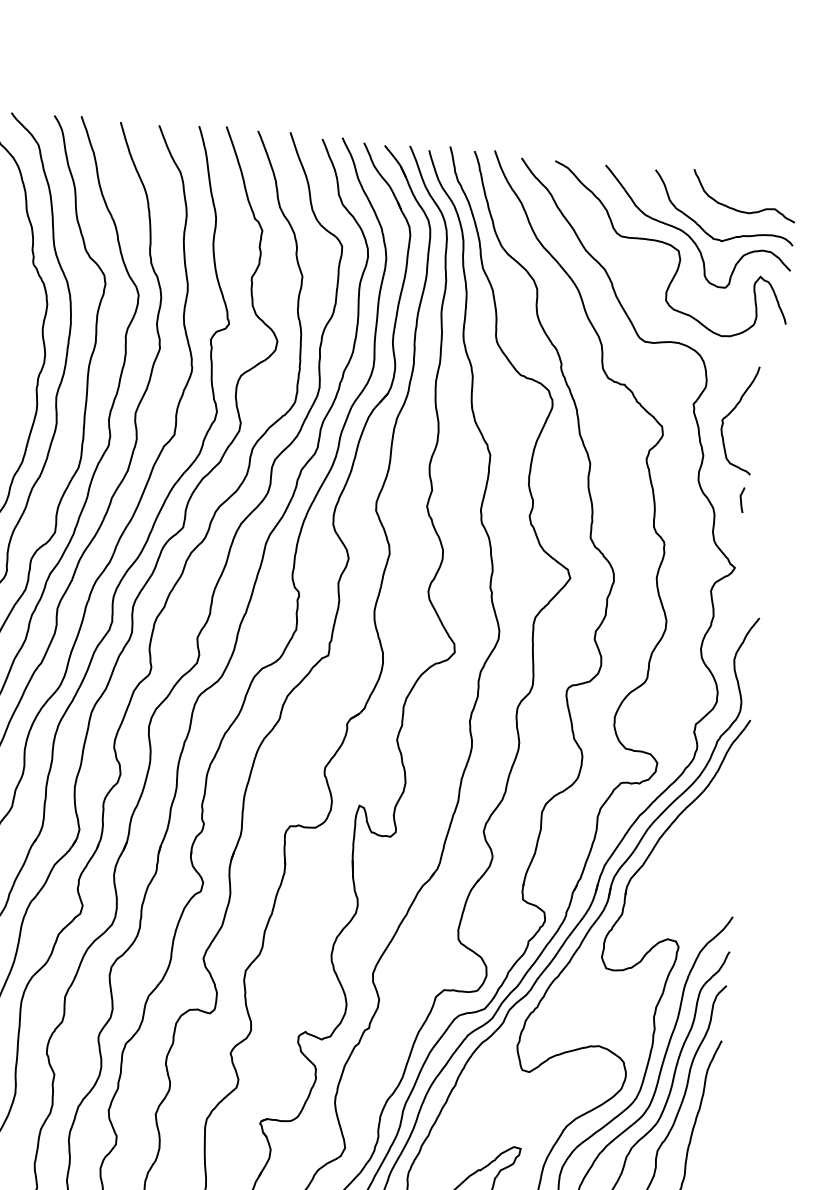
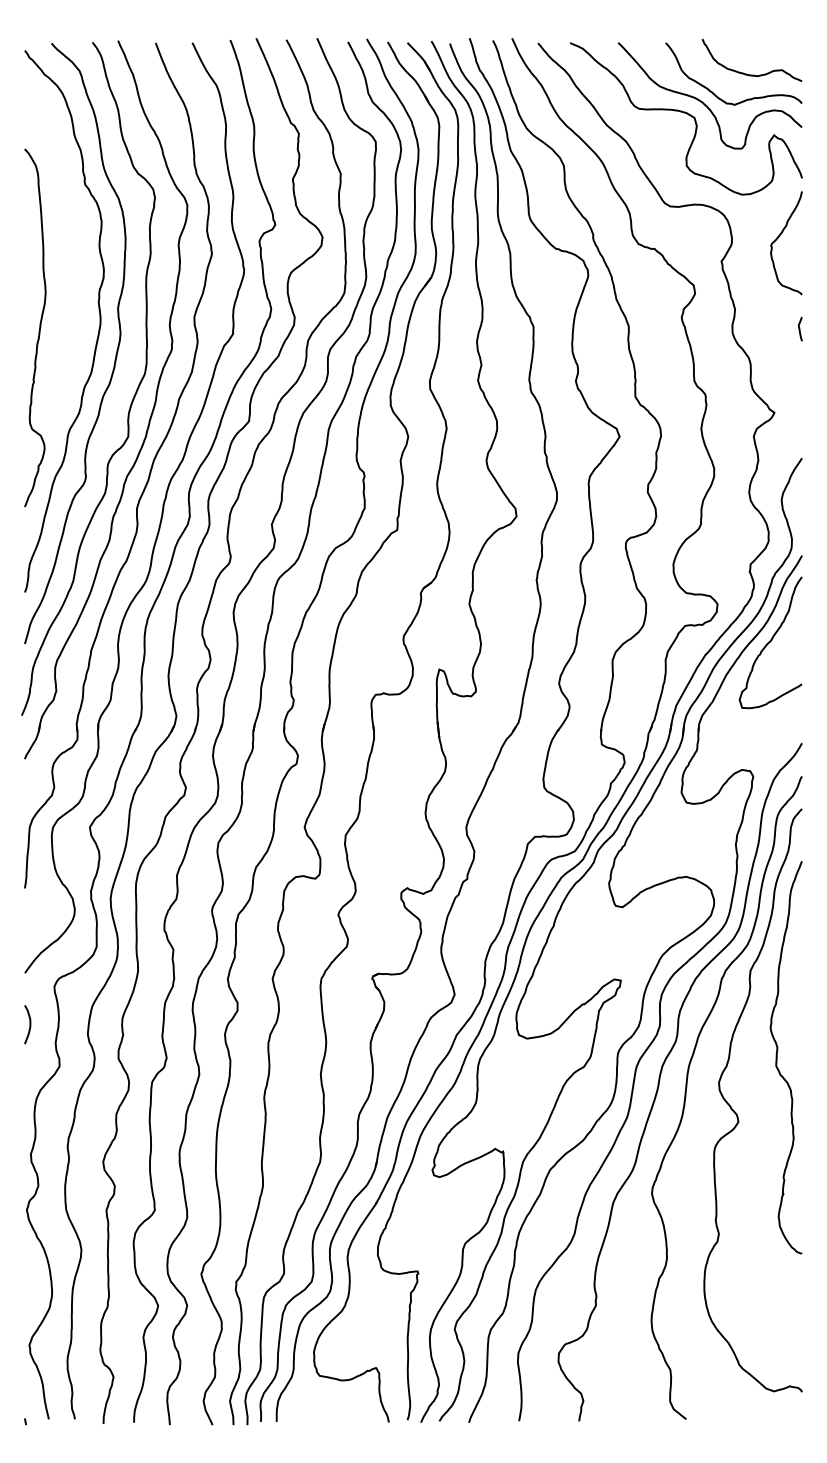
curve: (731, 412) -> (779, 237), moved
curve: (741, 499) -> (799, 328), moved
curve: (709, 808) -> (770, 642), added

